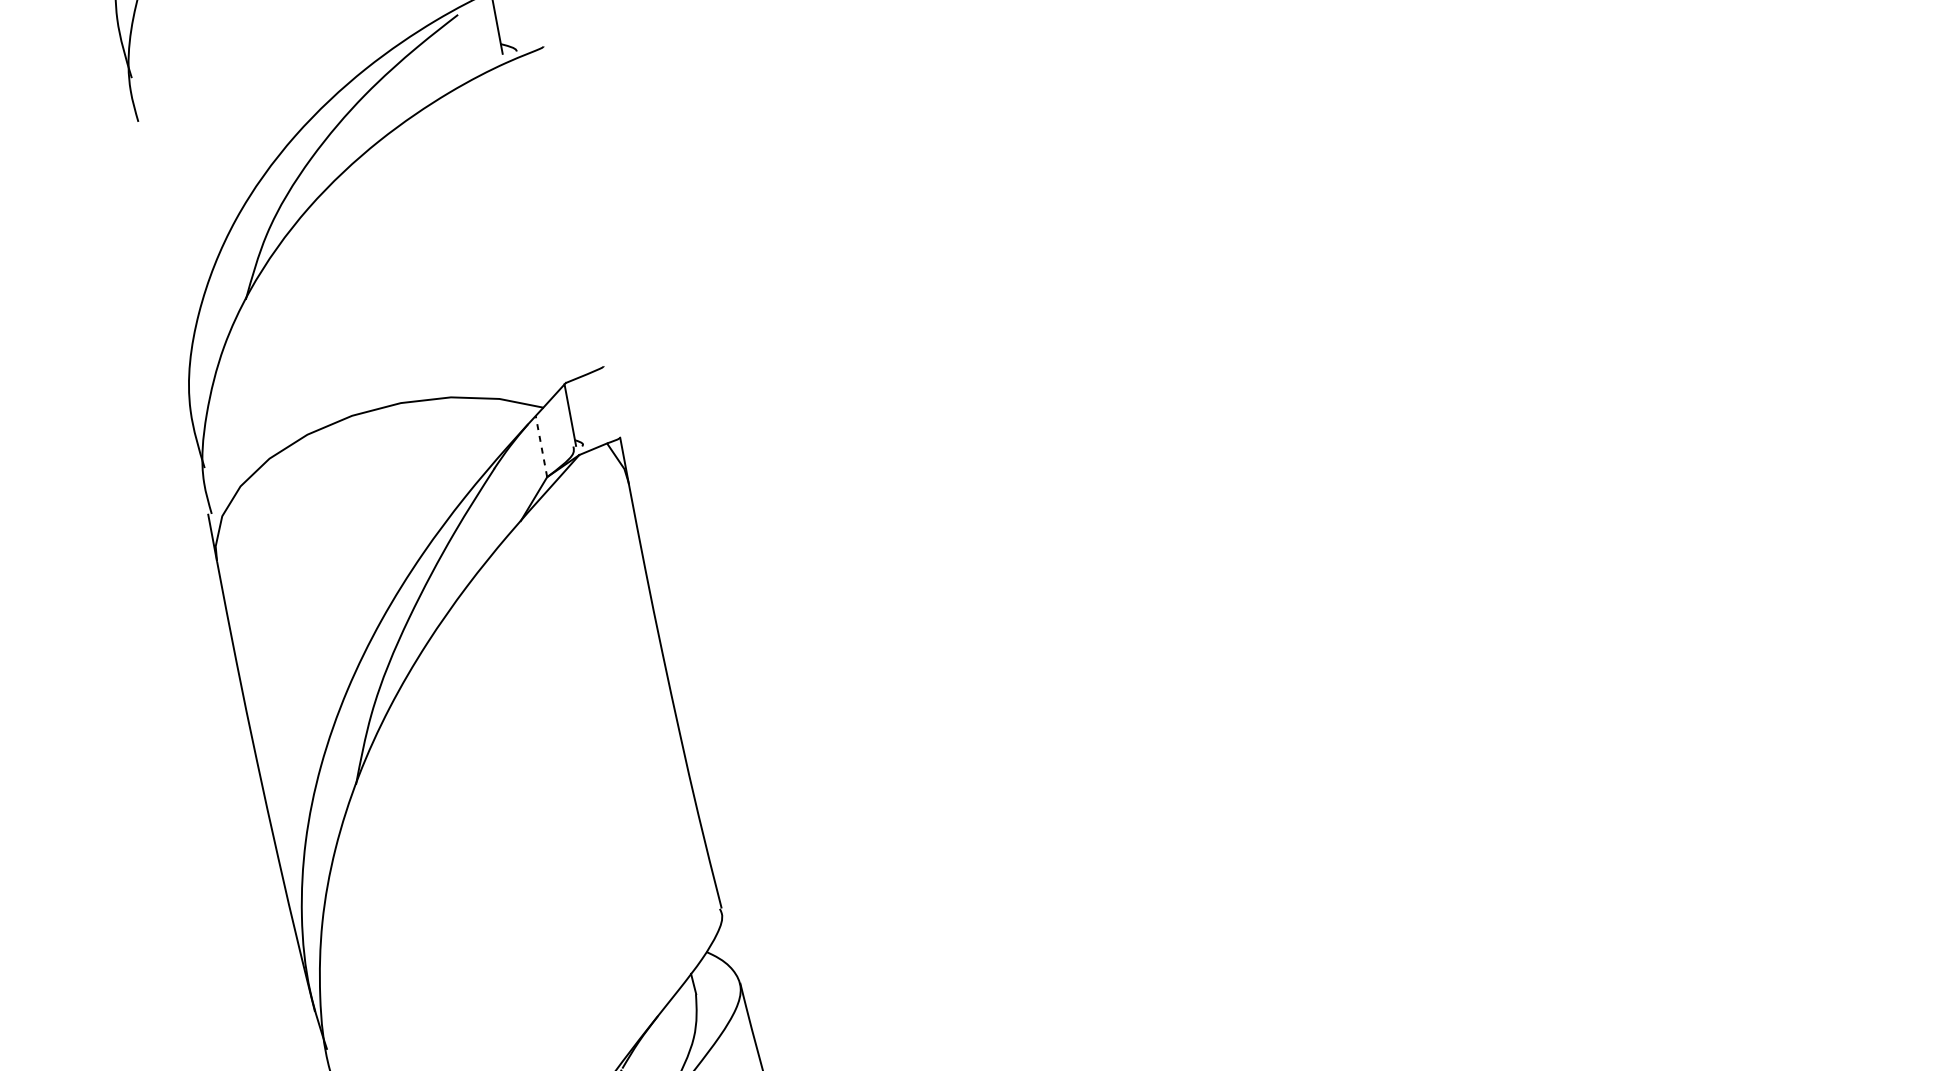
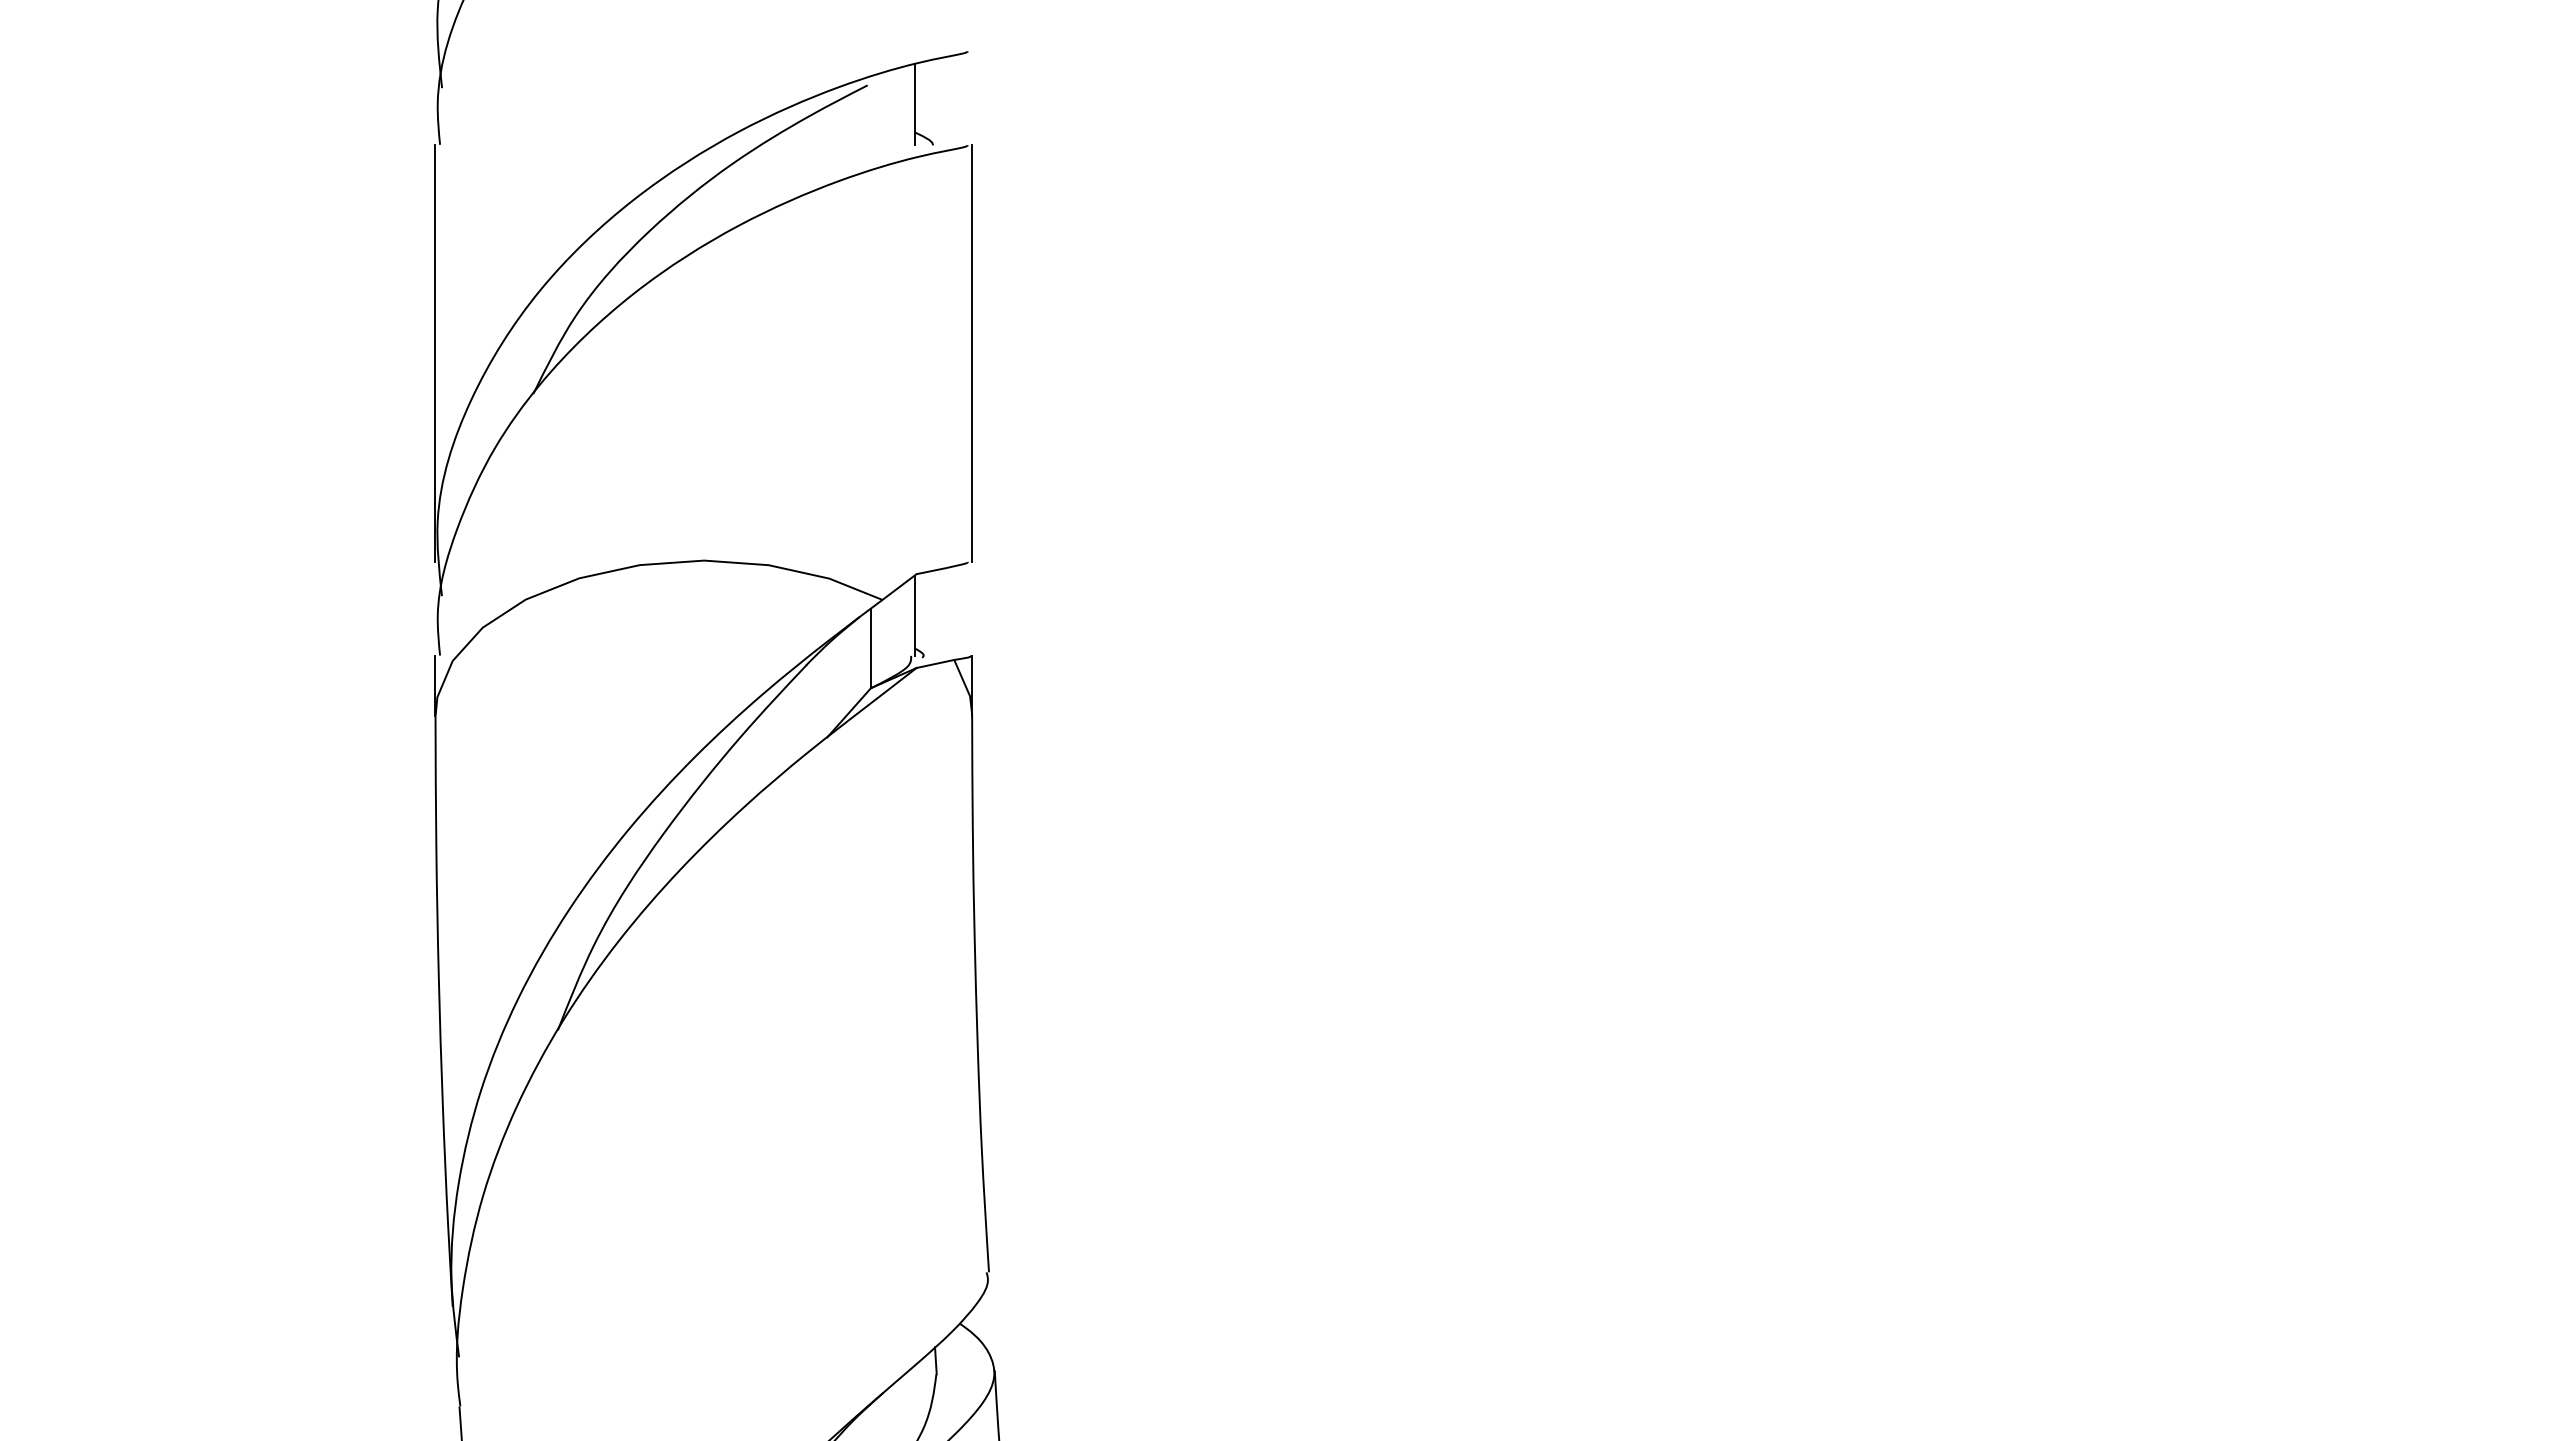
line: (576, 204) -> (972, 352), added
line: (164, 281) -> (435, 352), added
line: (541, 446) -> (870, 648), dashed -> solid

